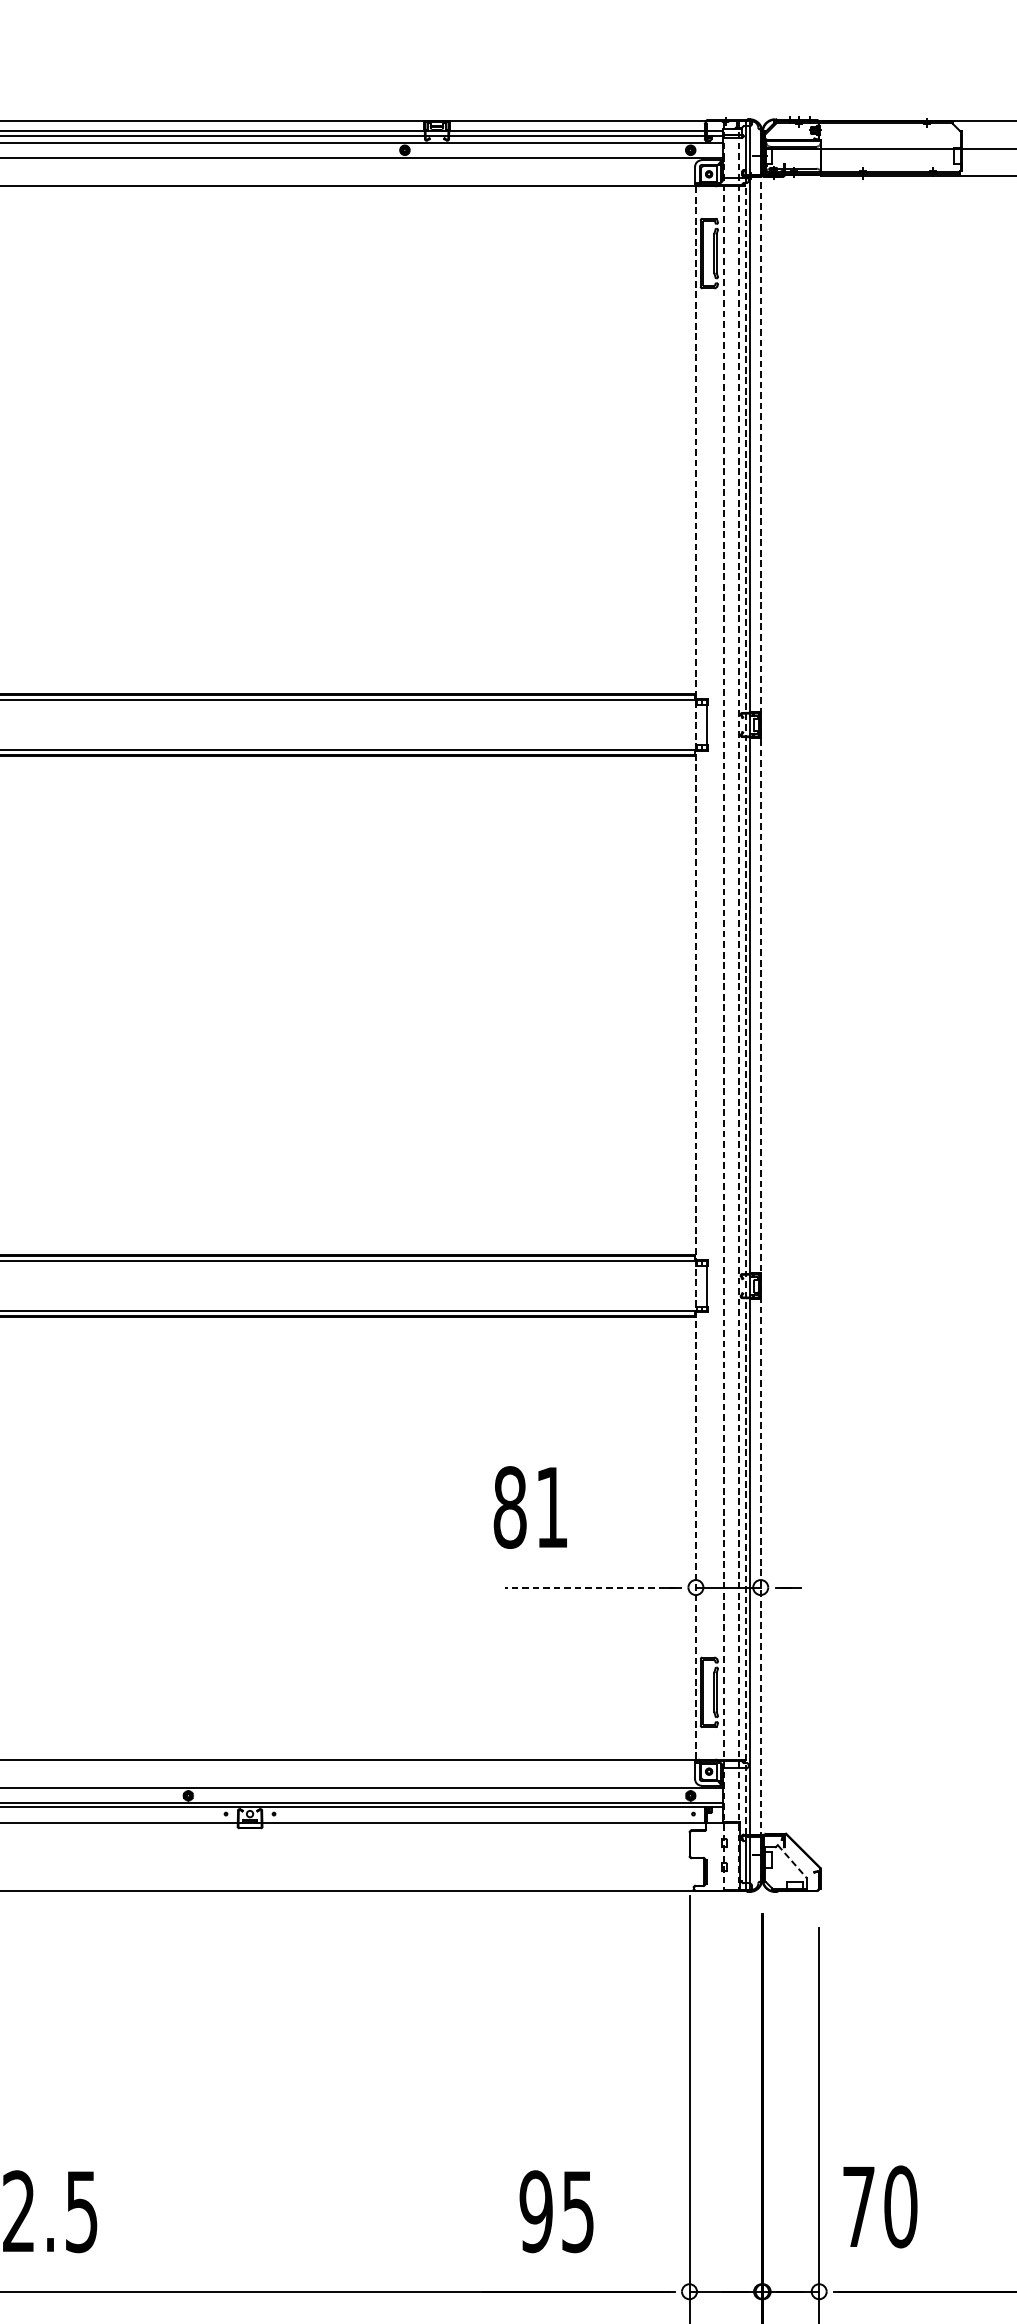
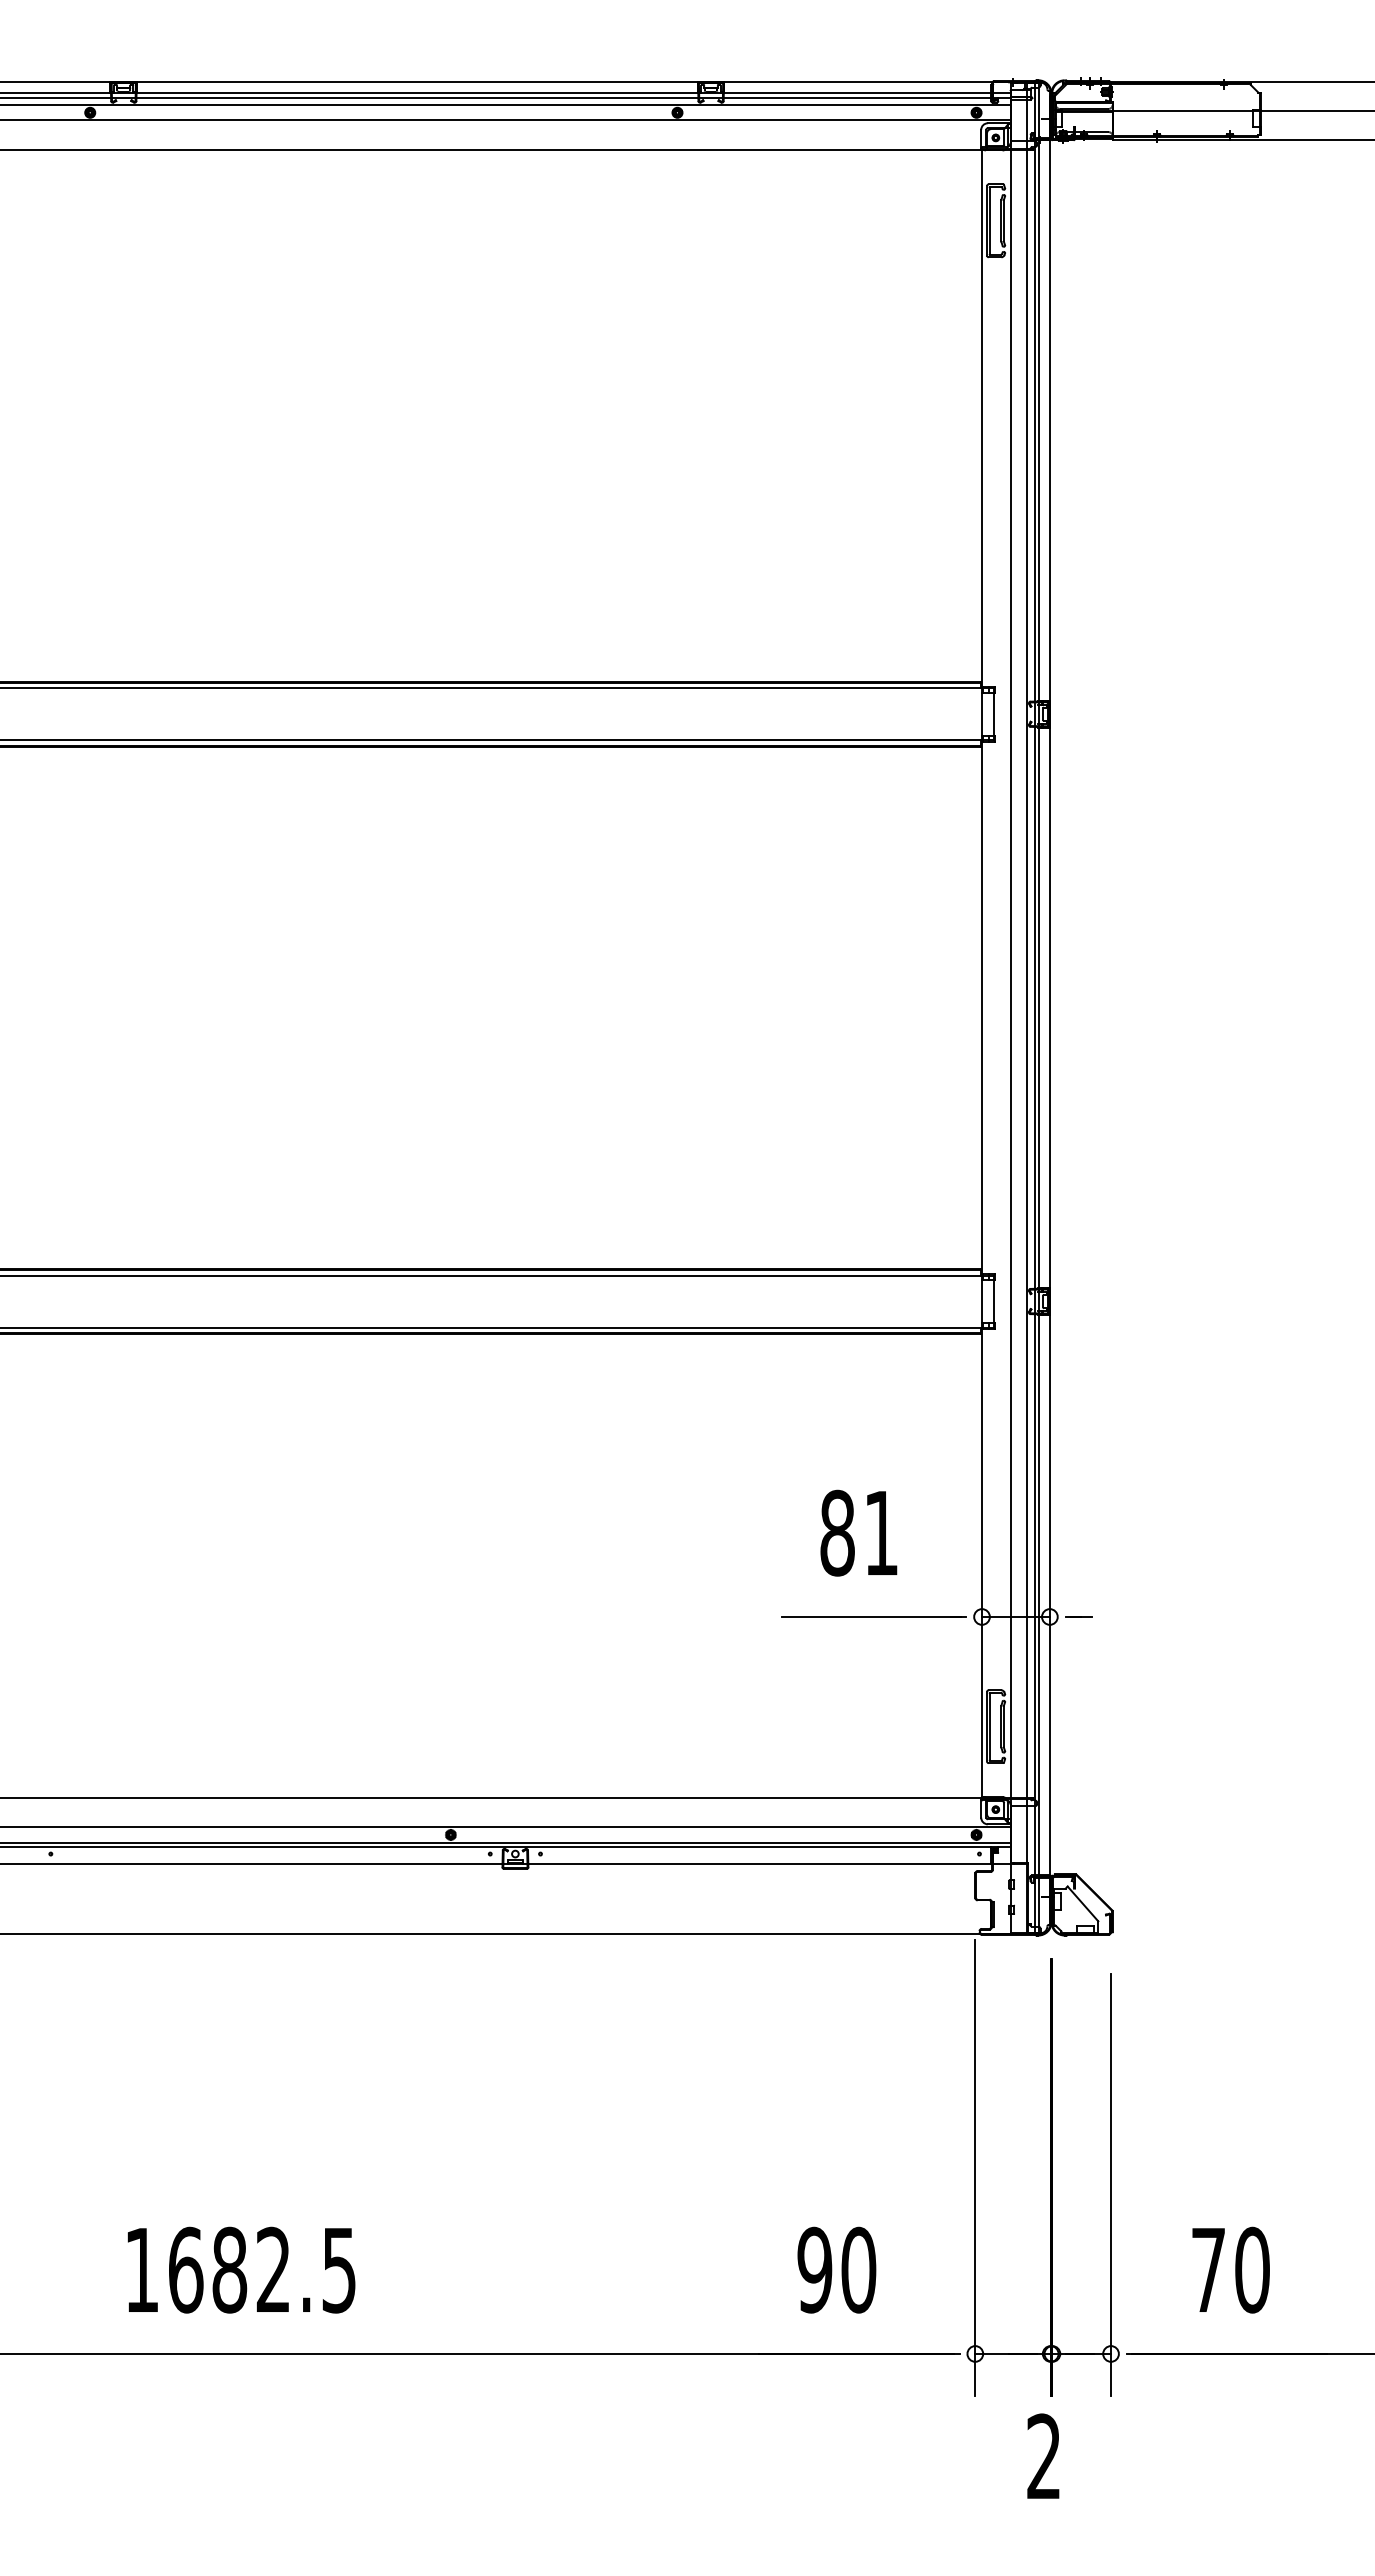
line: (696, 973) -> (982, 974), dashed -> solid
line: (746, 1005) -> (1034, 1007), dashed -> solid
line: (760, 1005) -> (1049, 1007), dashed -> solid
line: (724, 1006) -> (1011, 1008), dashed -> solid
line: (738, 1006) -> (1026, 1008), dashed -> solid
text: (530, 1506) -> (858, 1532), moved
line: (590, 1587) -> (871, 1616), dashed -> solid
line: (792, 1862) -> (1083, 1904), dashed -> solid
text: (879, 2206) -> (1230, 2269), moved
text: (577, 2211) -> (858, 2269), 95 -> 90

